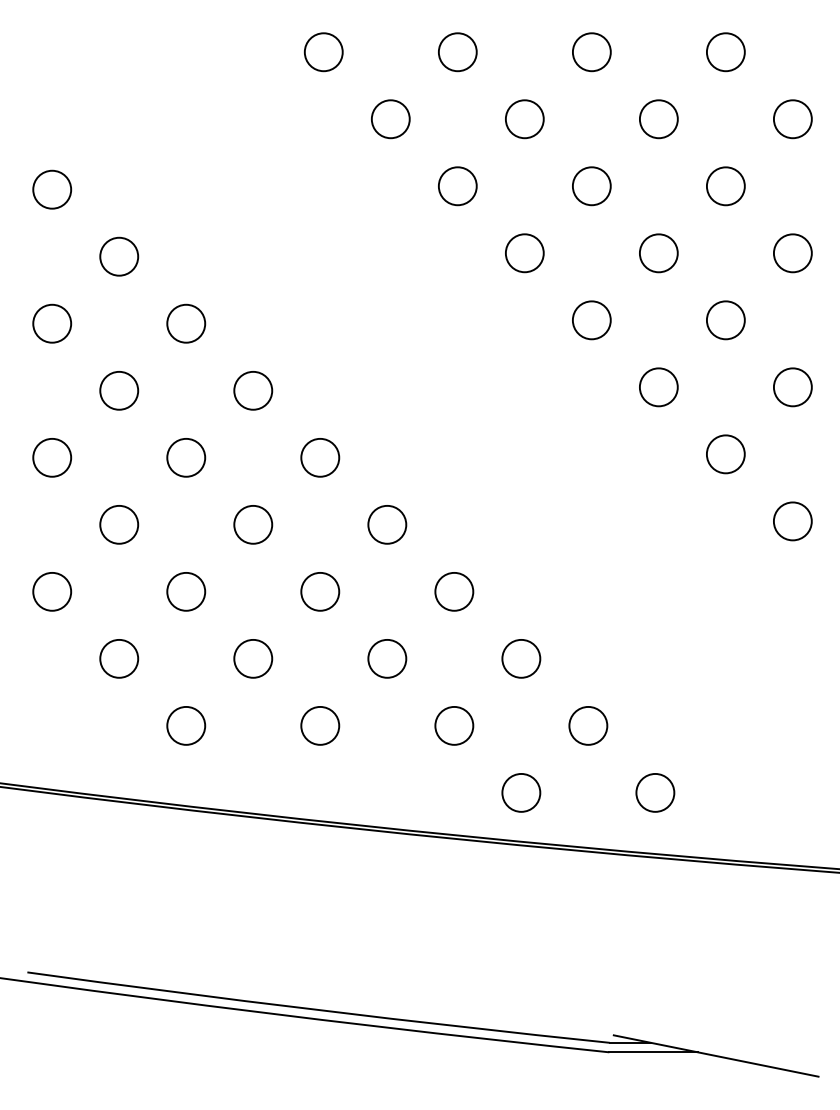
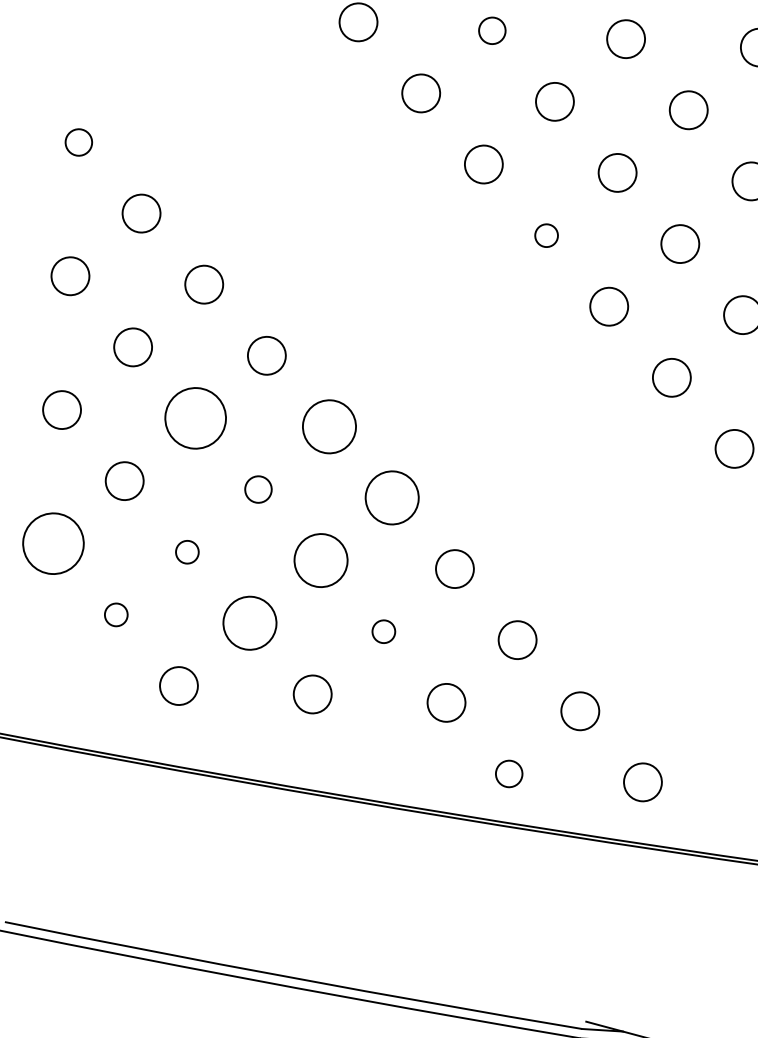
circle: (457, 52) -> (491, 31), size x0.7
circle: (52, 189) -> (79, 142), size x0.7
circle: (524, 253) -> (546, 235), size x0.6
circle: (186, 457) -> (196, 418), size x1.6
circle: (320, 457) -> (329, 426), size x1.4
circle: (253, 524) -> (258, 489), size x0.7
circle: (387, 524) -> (392, 497), size x1.4
circle: (52, 591) -> (53, 543), size x1.6
circle: (186, 591) -> (187, 551), size x0.6
circle: (320, 591) -> (321, 560), size x1.4
circle: (119, 658) -> (116, 614), size x0.6
circle: (253, 658) -> (250, 622), size x1.4
circle: (387, 658) -> (384, 631), size x0.6
circle: (521, 792) -> (509, 773), size x0.7

